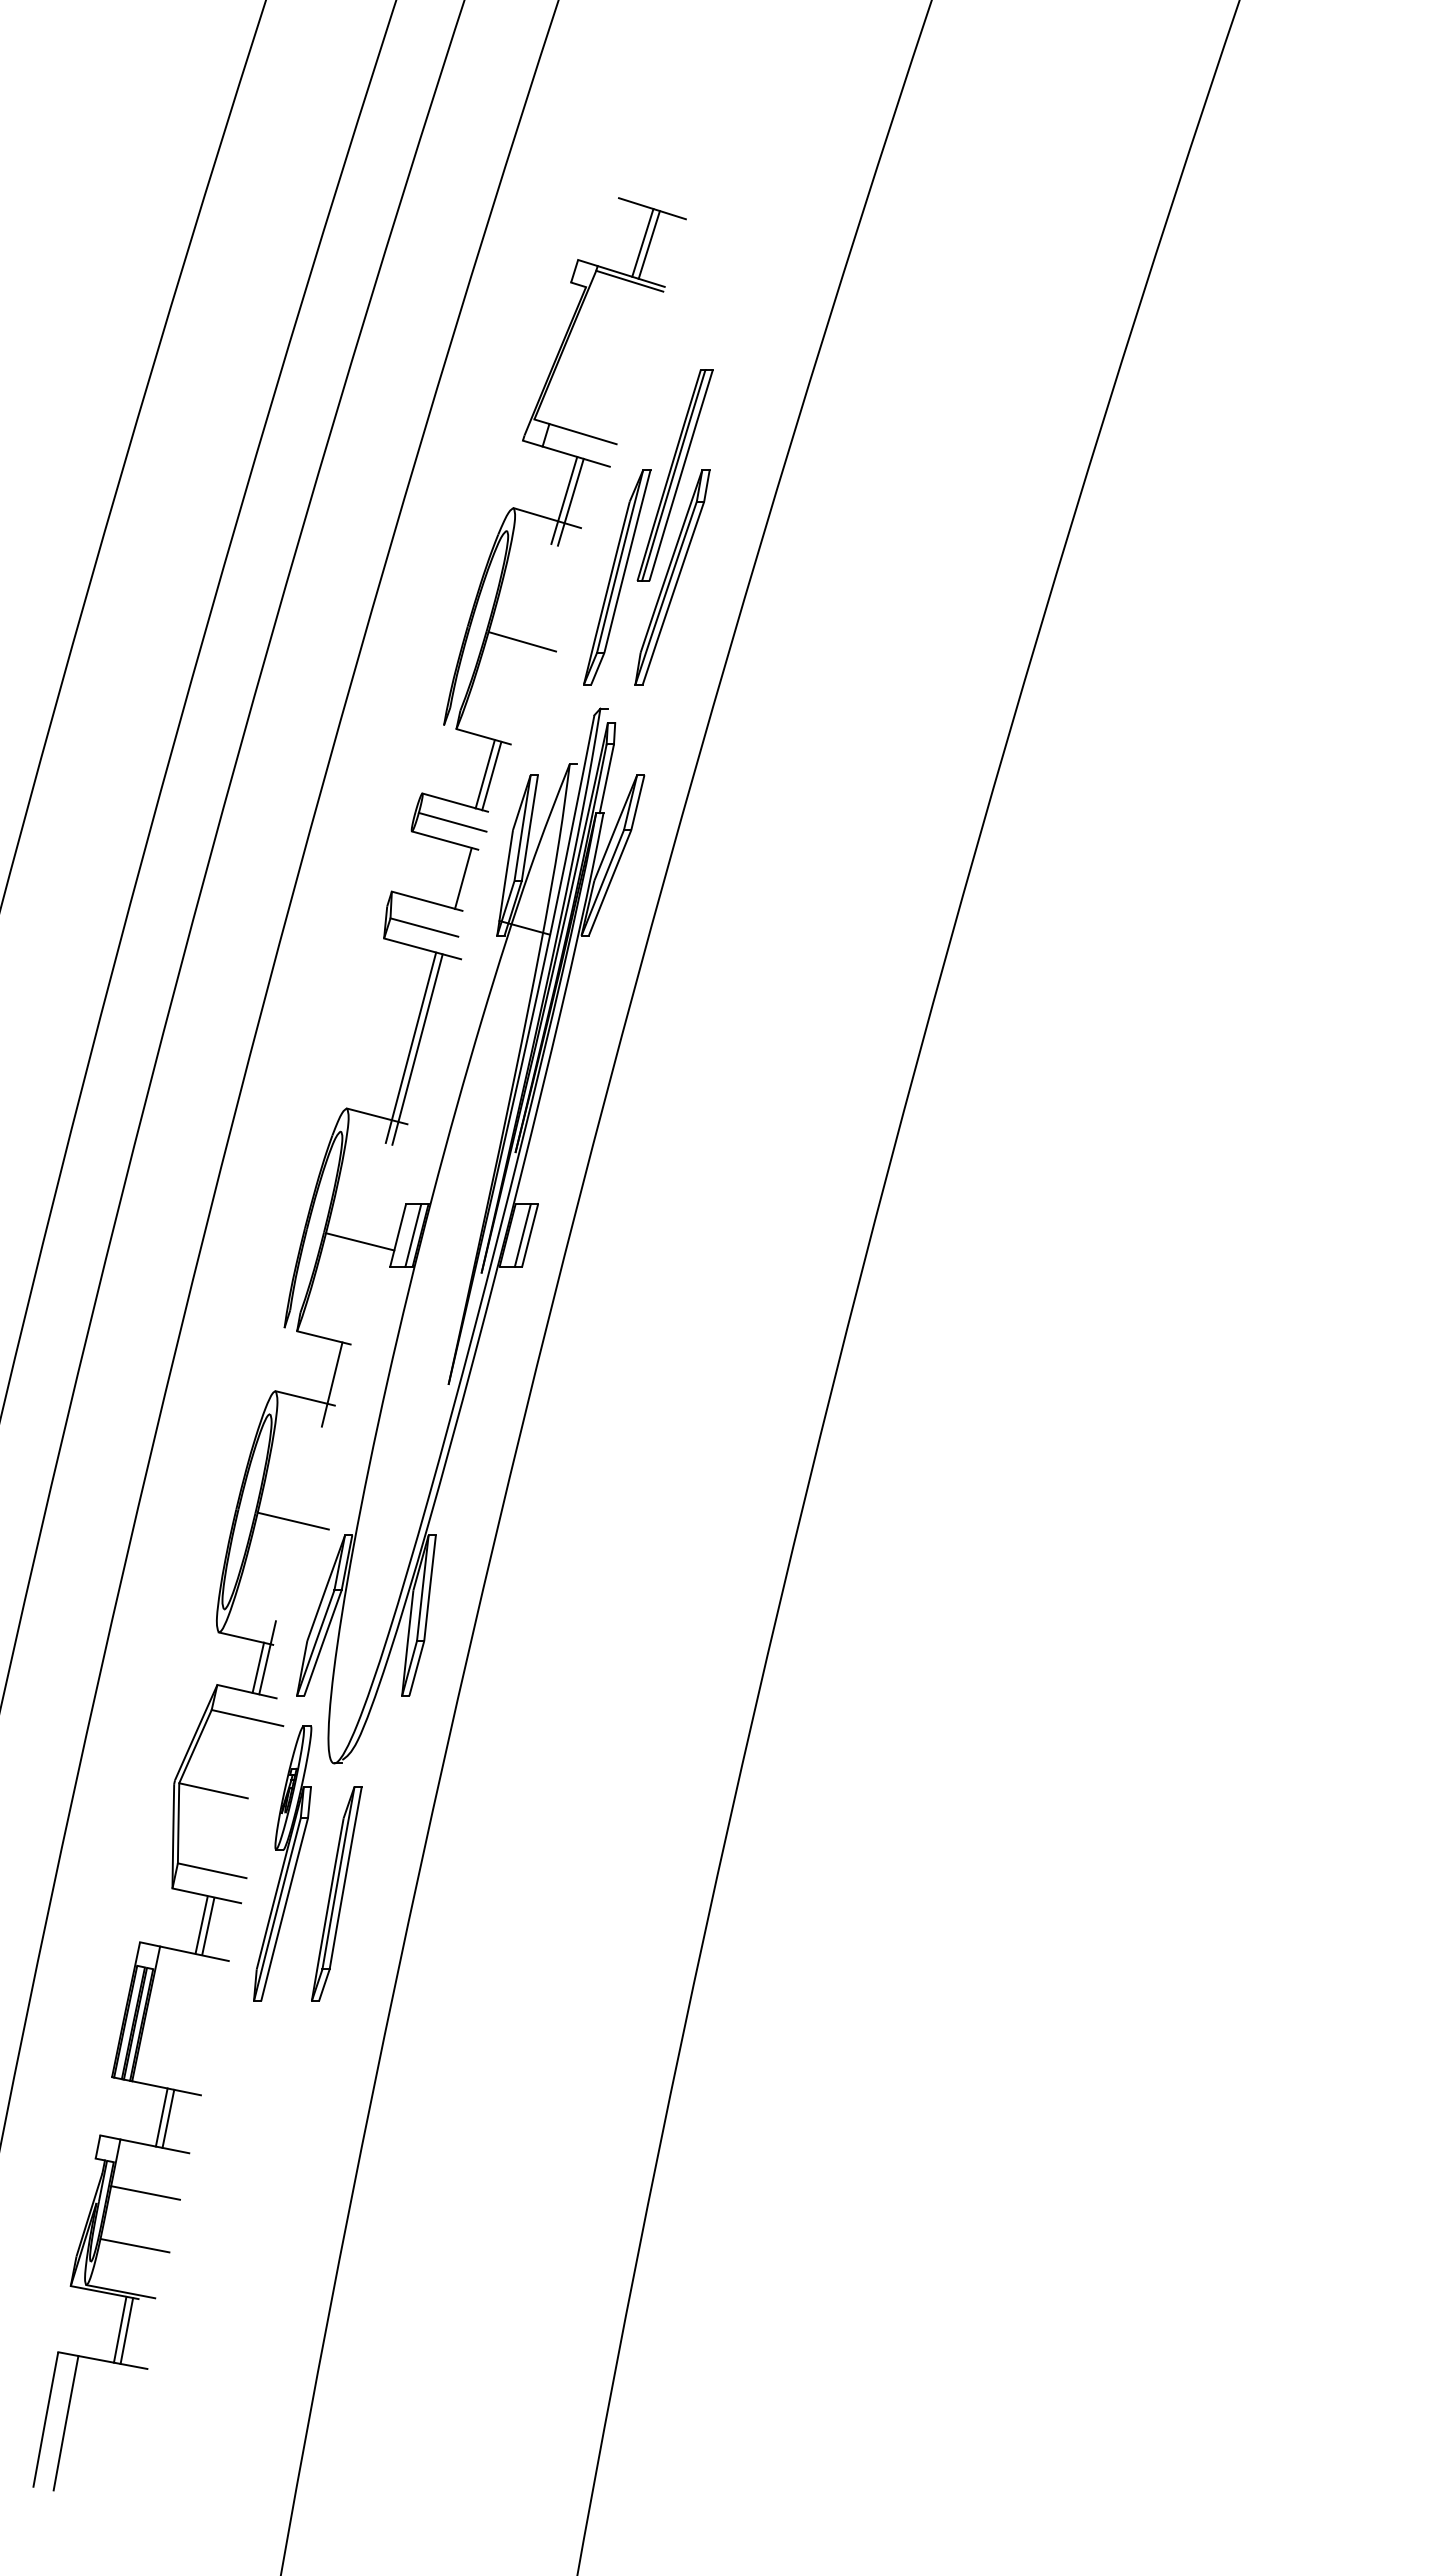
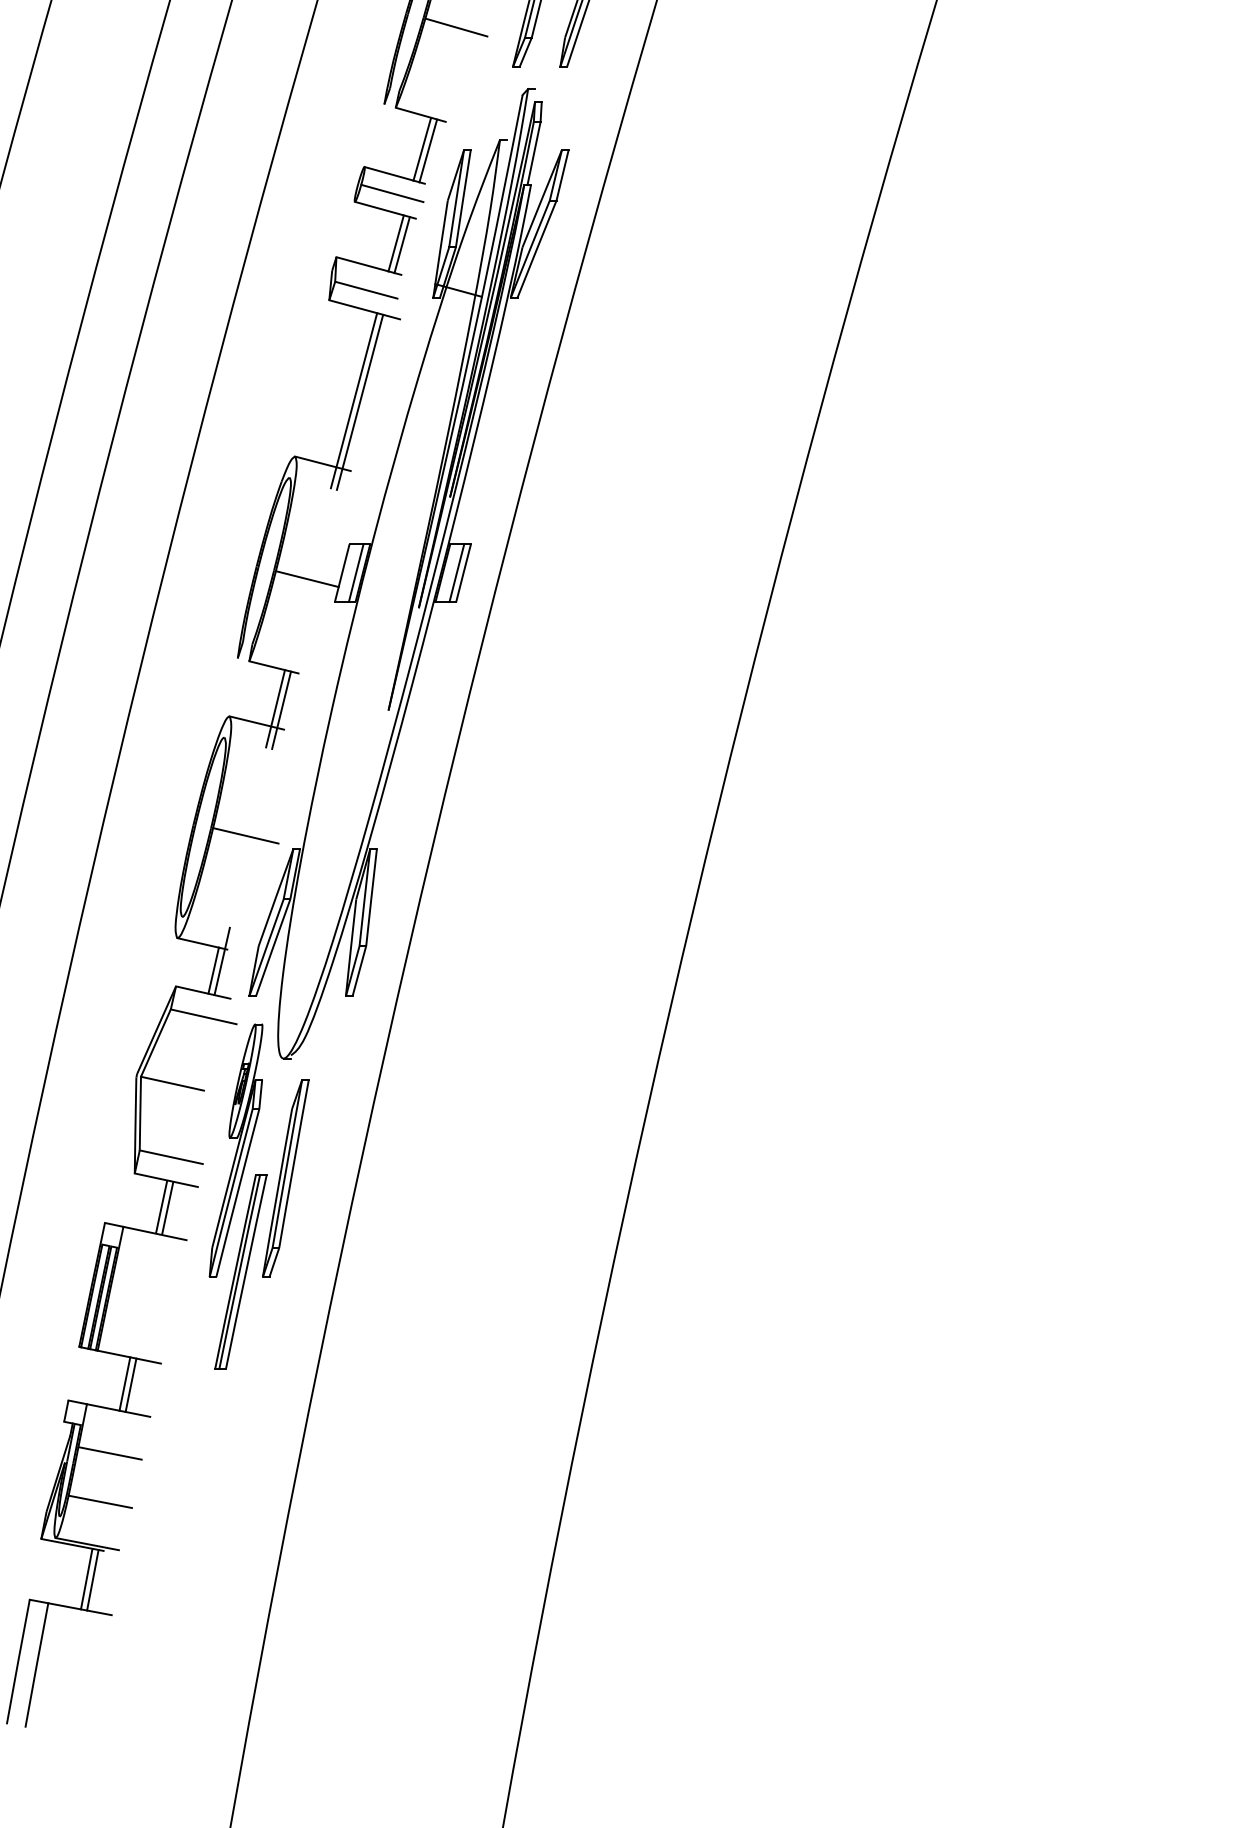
line: (456, 876) -> (395, 243), added
line: (325, 1382) -> (275, 708), added
part: (287, 1995) -> (240, 1271), added

